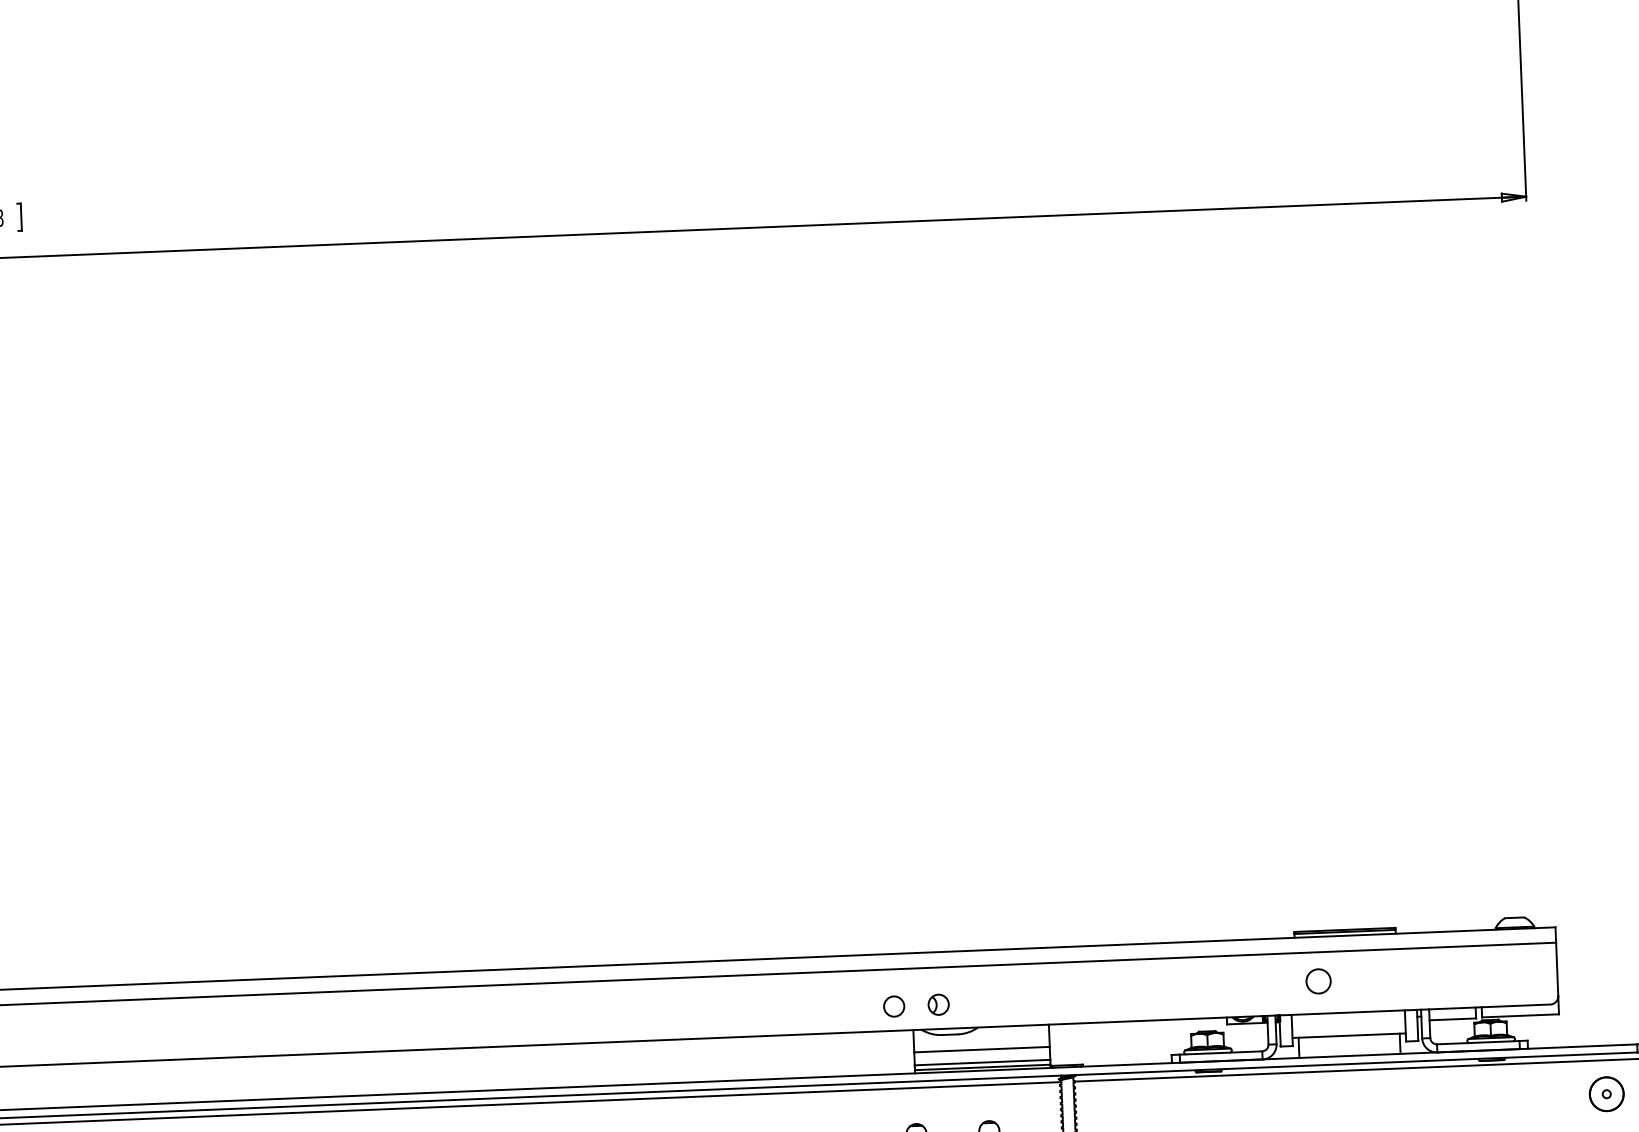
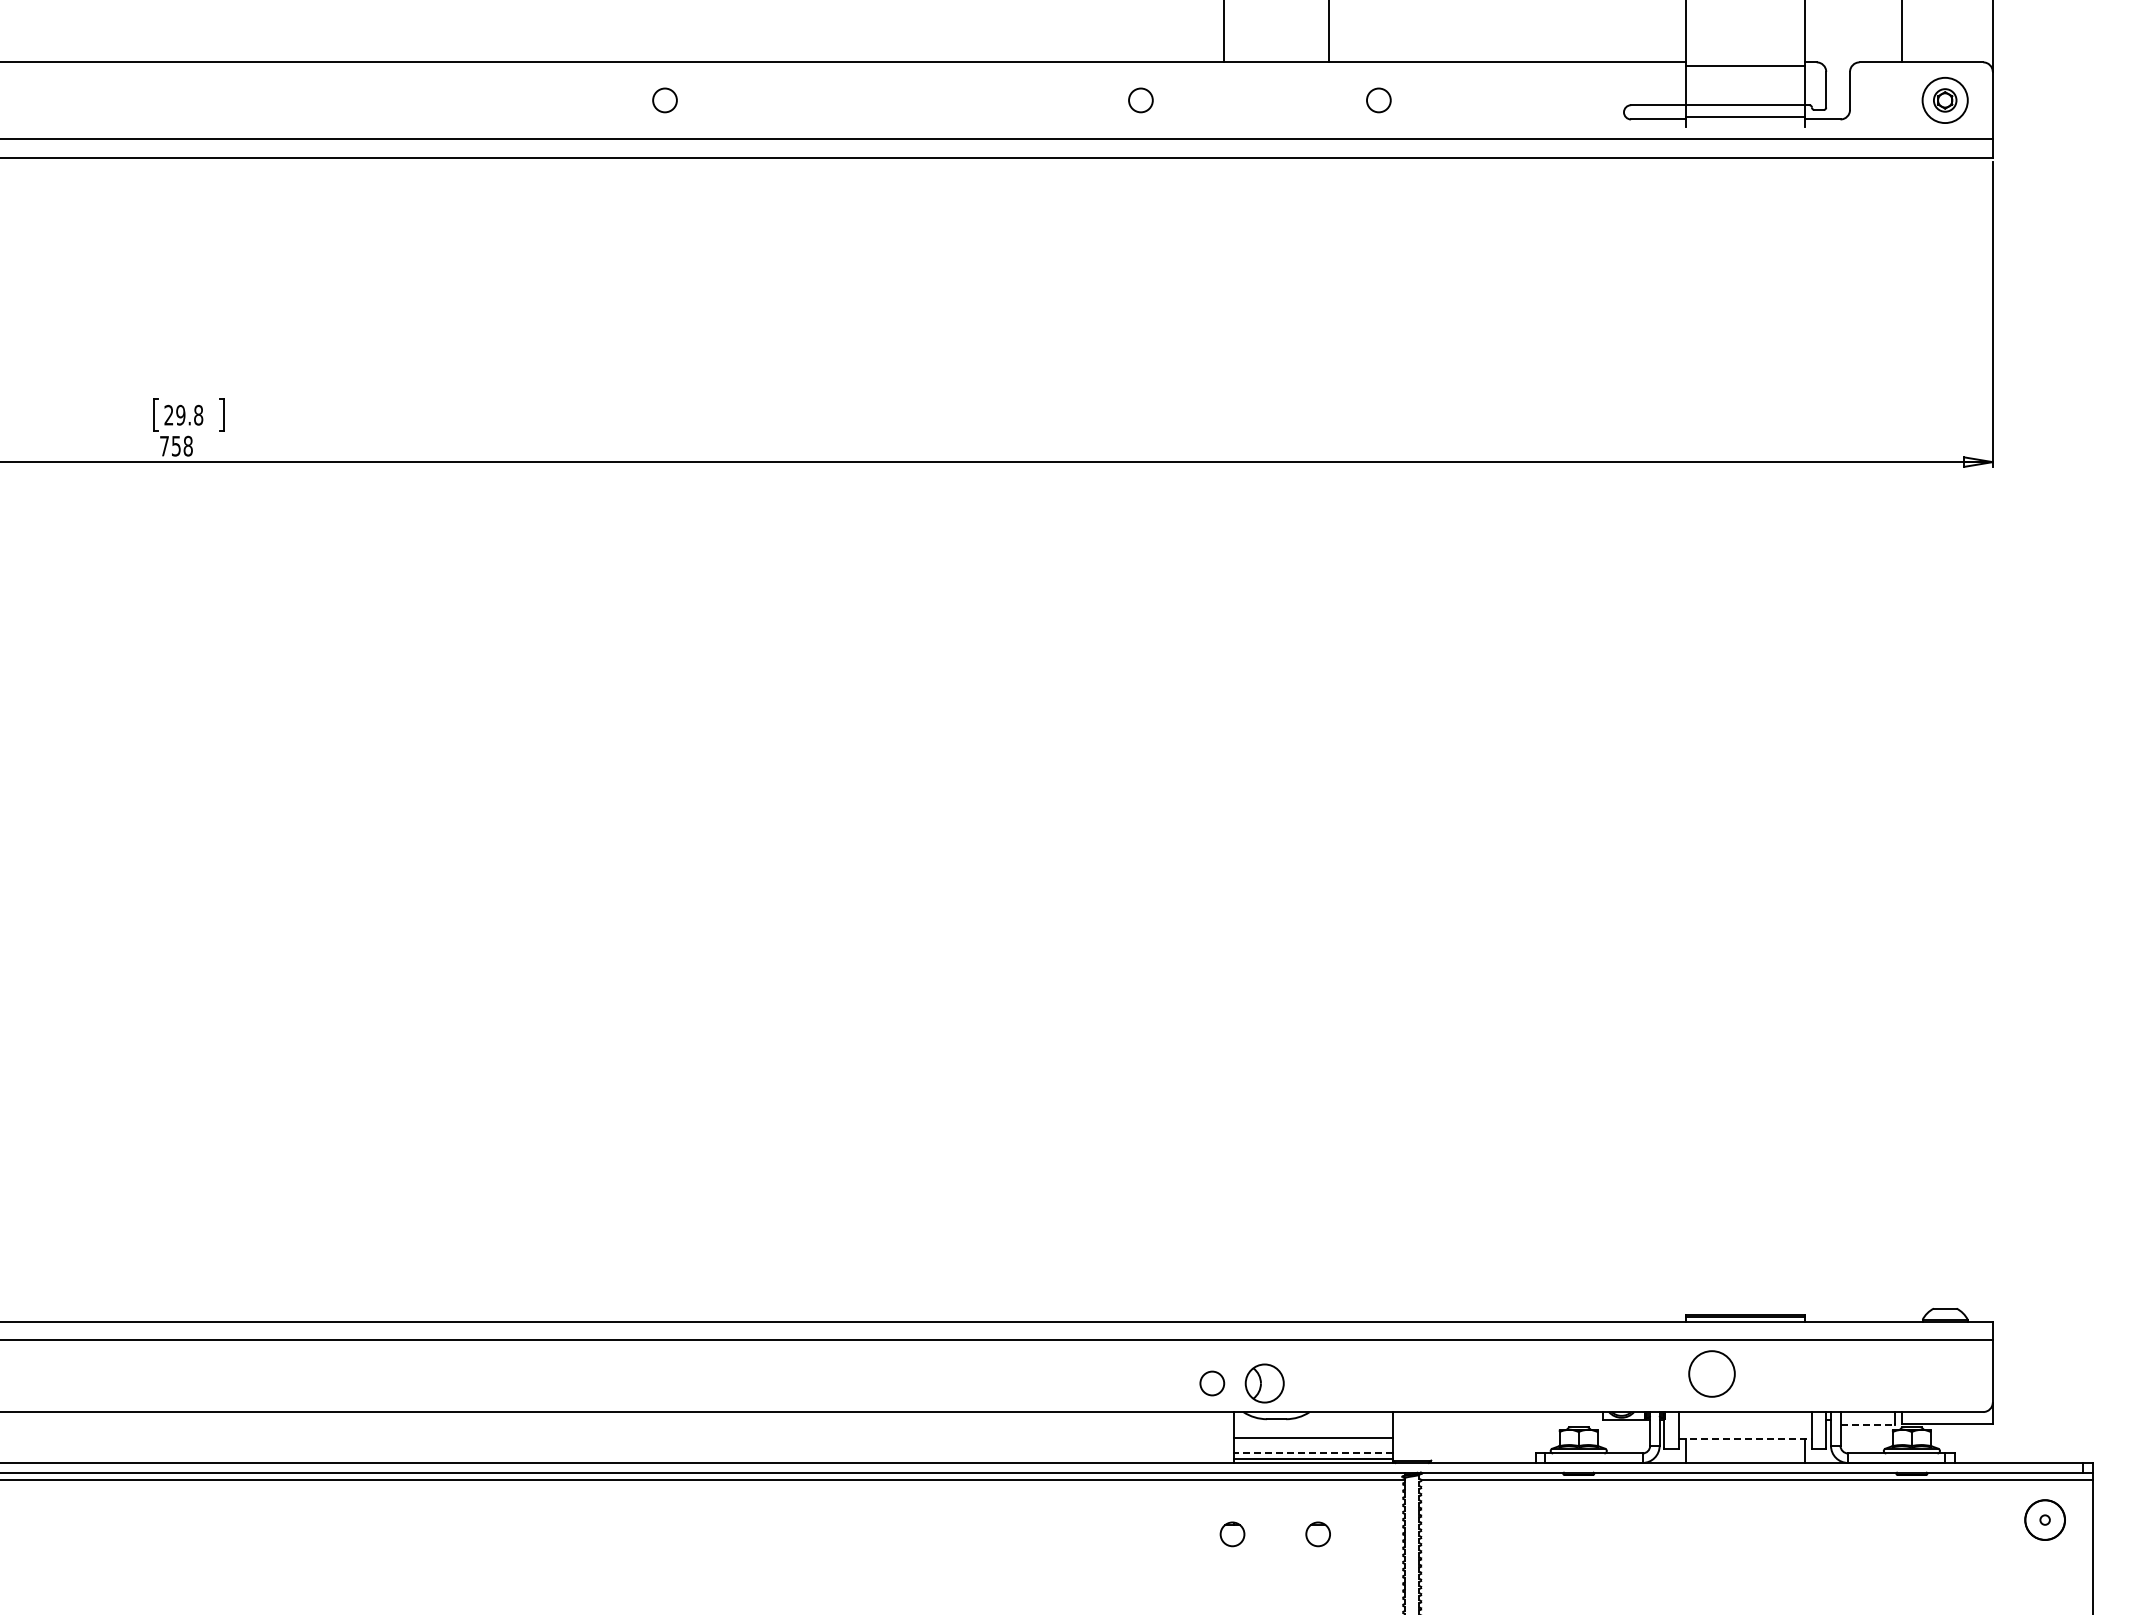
circle: (1318, 981) -> (1711, 1373), size x1.6
part: (938, 1004) -> (1264, 1383), size x1.6
line: (1453, 1019) -> (1868, 1424), solid -> dashed
line: (1349, 1035) -> (1745, 1439), solid -> dashed
line: (982, 1062) -> (1313, 1453), solid -> dashed

